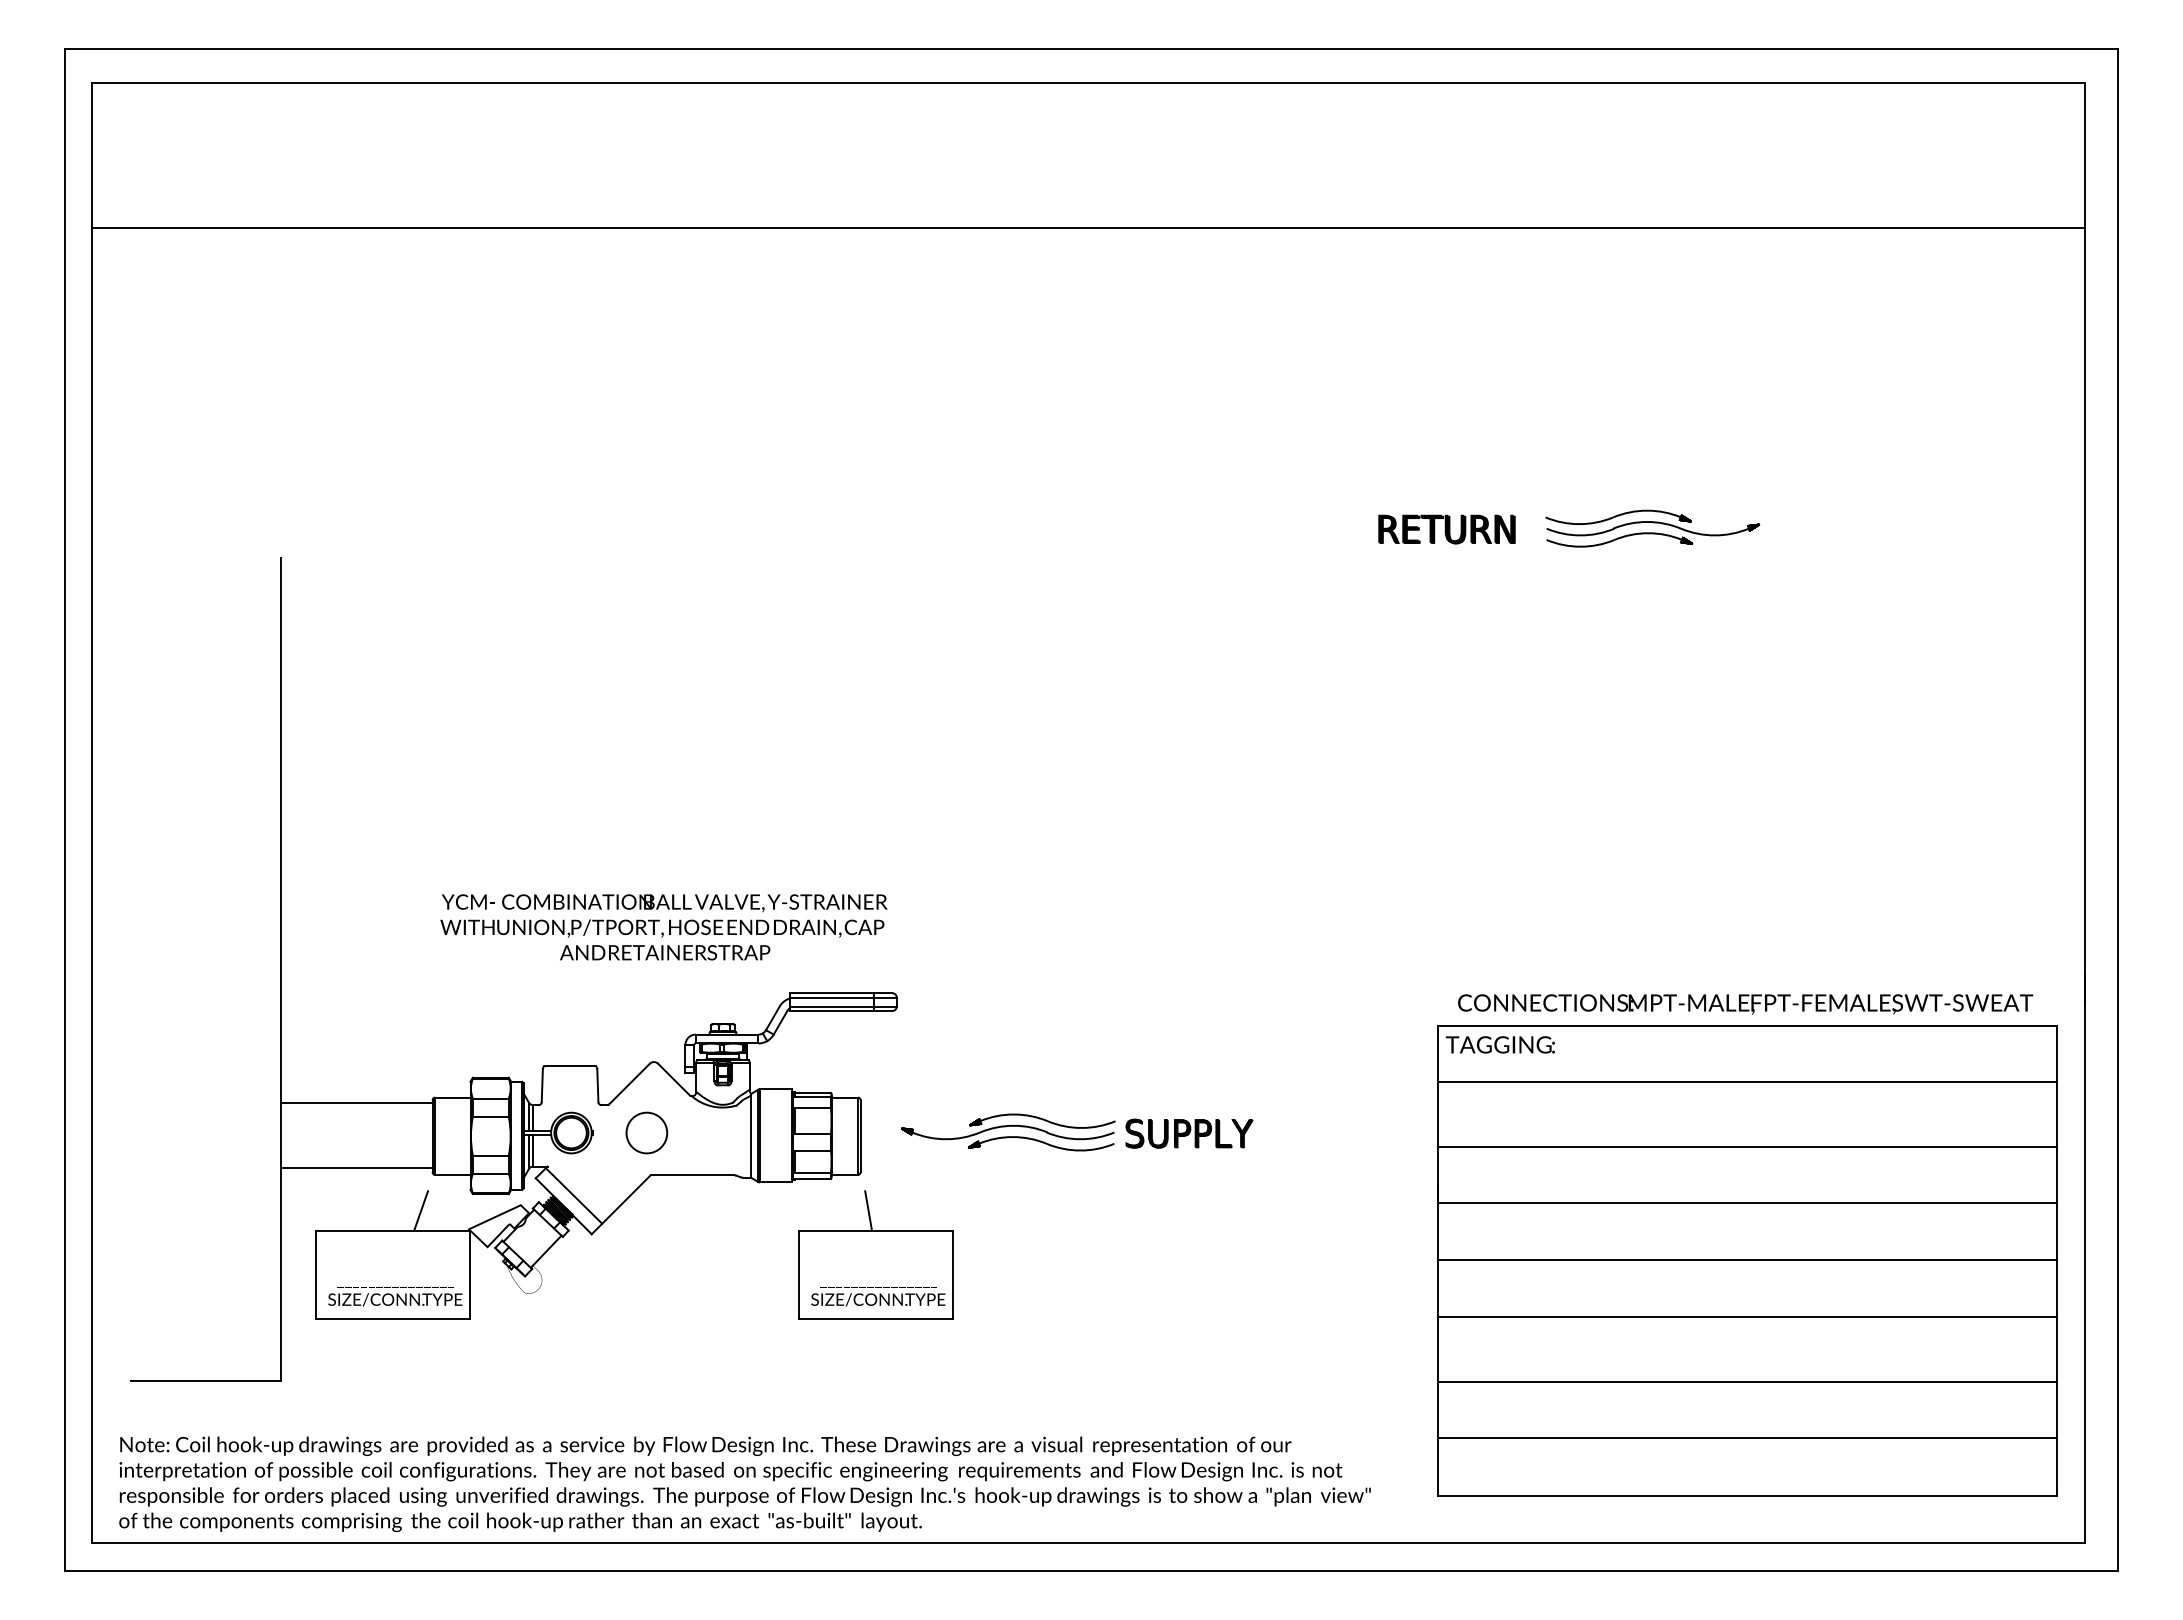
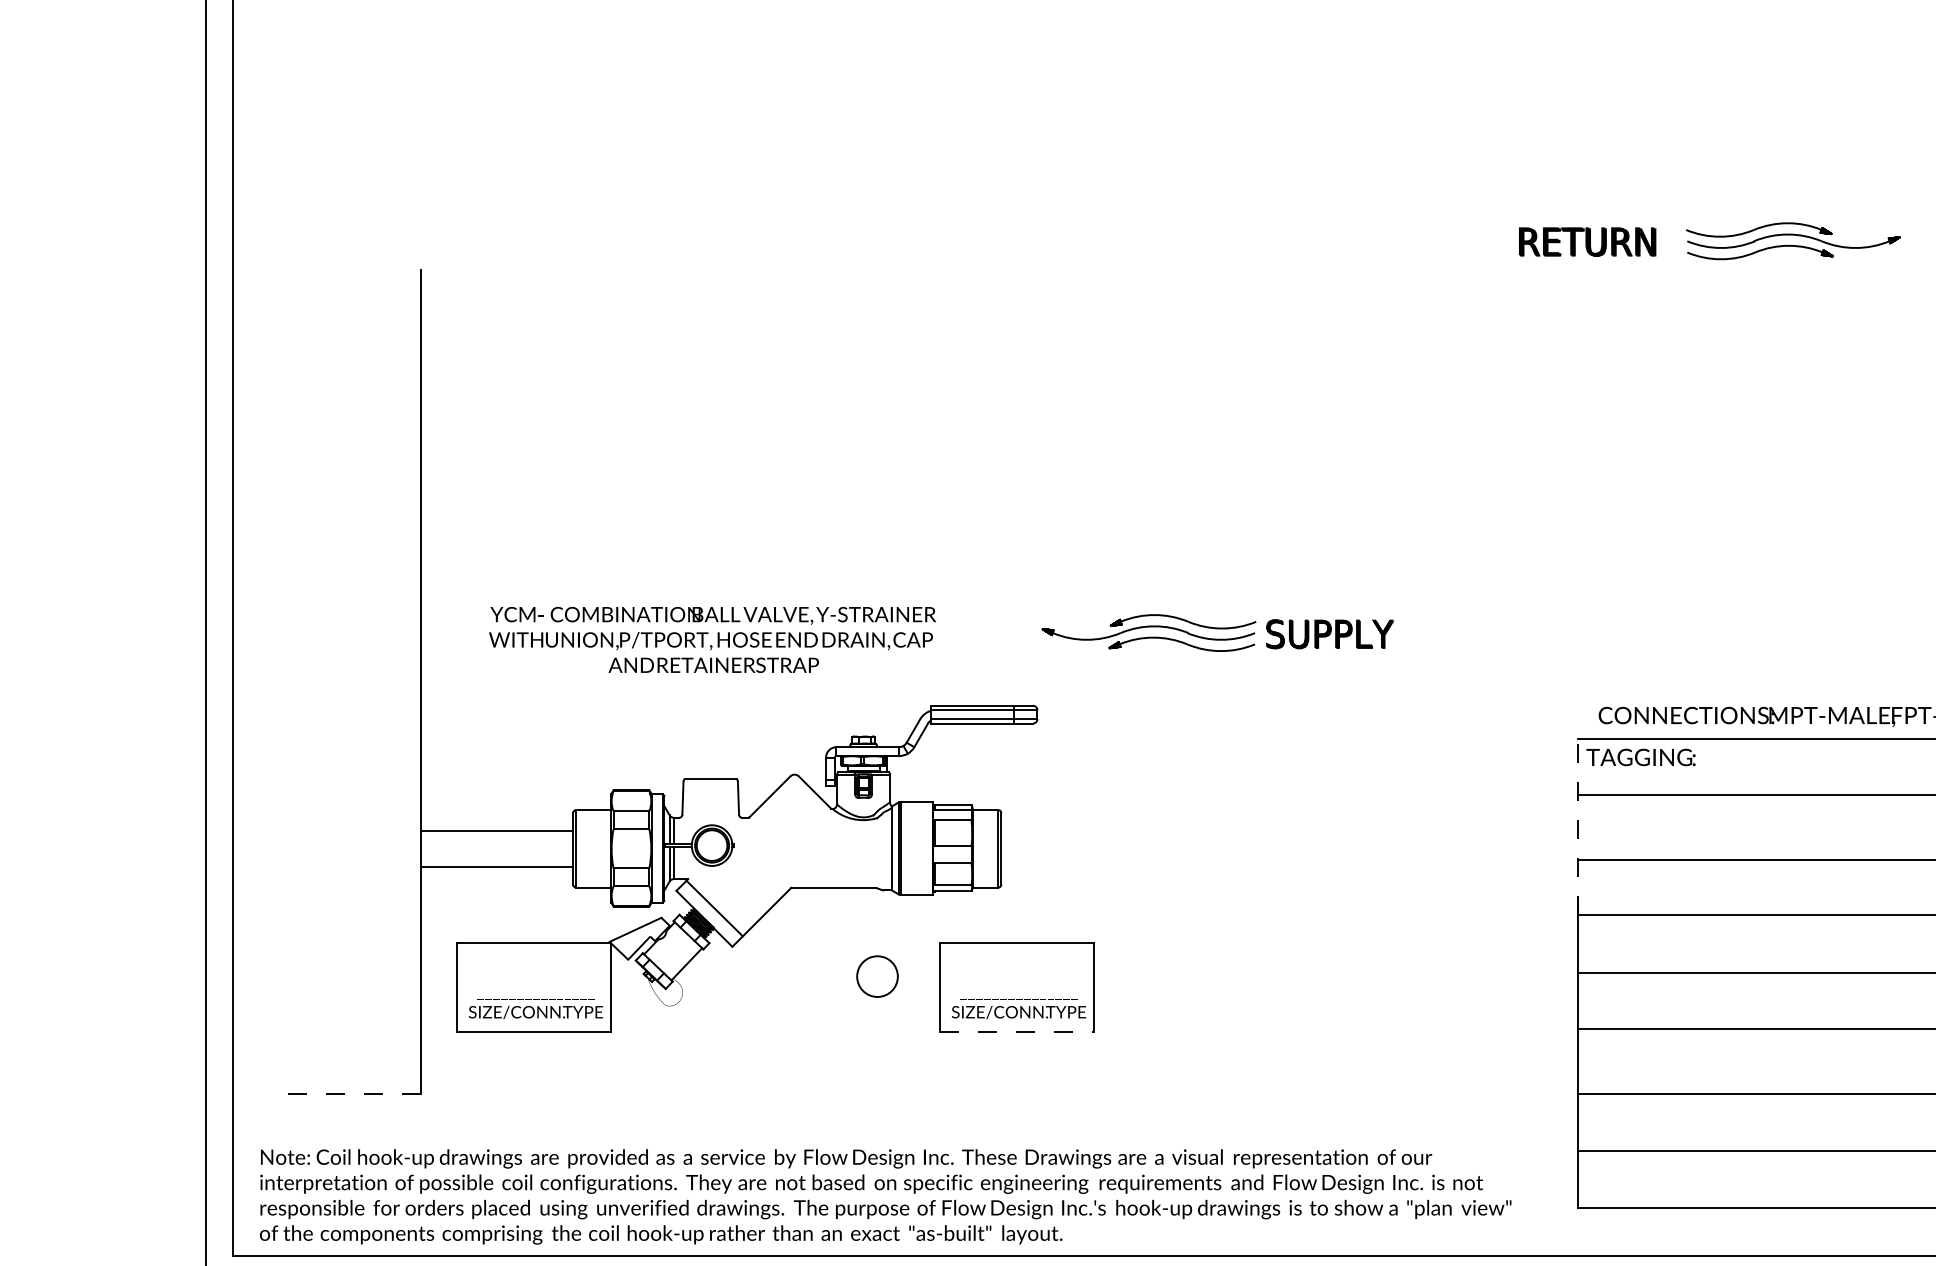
text: (663, 927) -> (712, 640), moved
line: (356, 1103) -> (497, 867), moved
line: (1437, 1113) -> (1578, 826), solid -> dashed
circle: (646, 1132) -> (877, 976), moved
part: (1077, 1132) -> (1218, 633), moved
line: (356, 1168) -> (497, 831), moved
line: (421, 1210) -> (562, 923), removed
line: (868, 1210) -> (1009, 923), removed
line: (876, 1319) -> (1017, 1032), solid -> dashed
line: (205, 1381) -> (346, 1094), solid -> dashed

